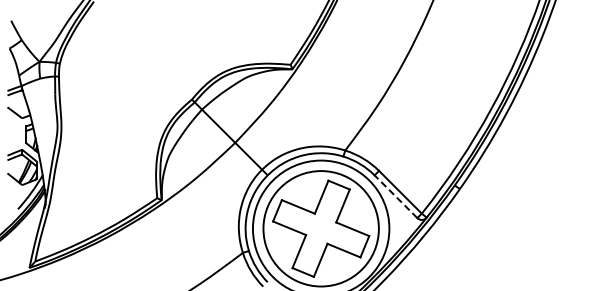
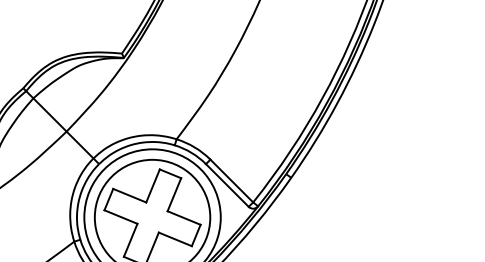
line: (395, 196) -> (226, 185), dashed -> solid

